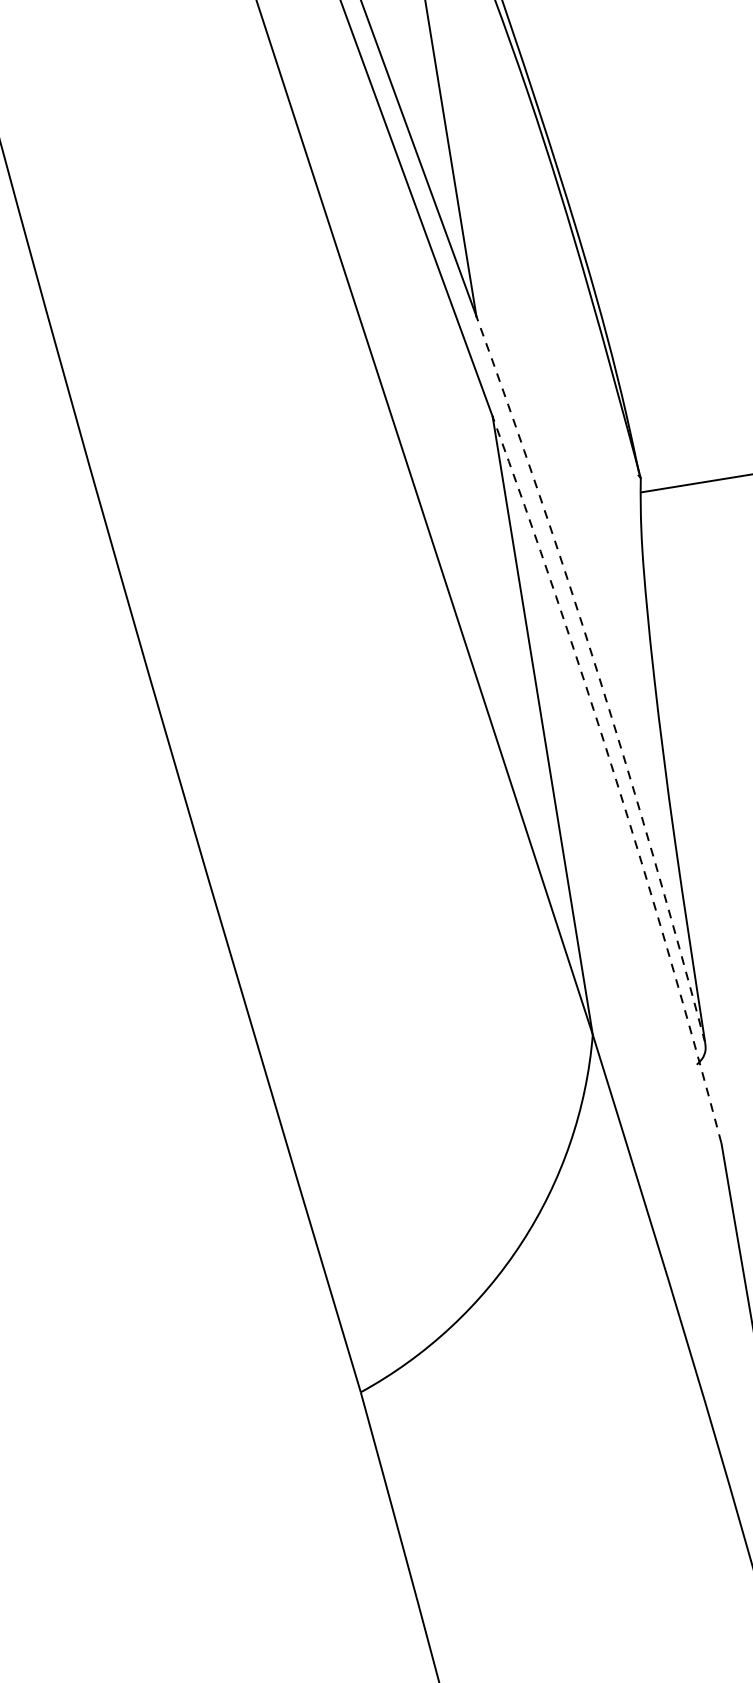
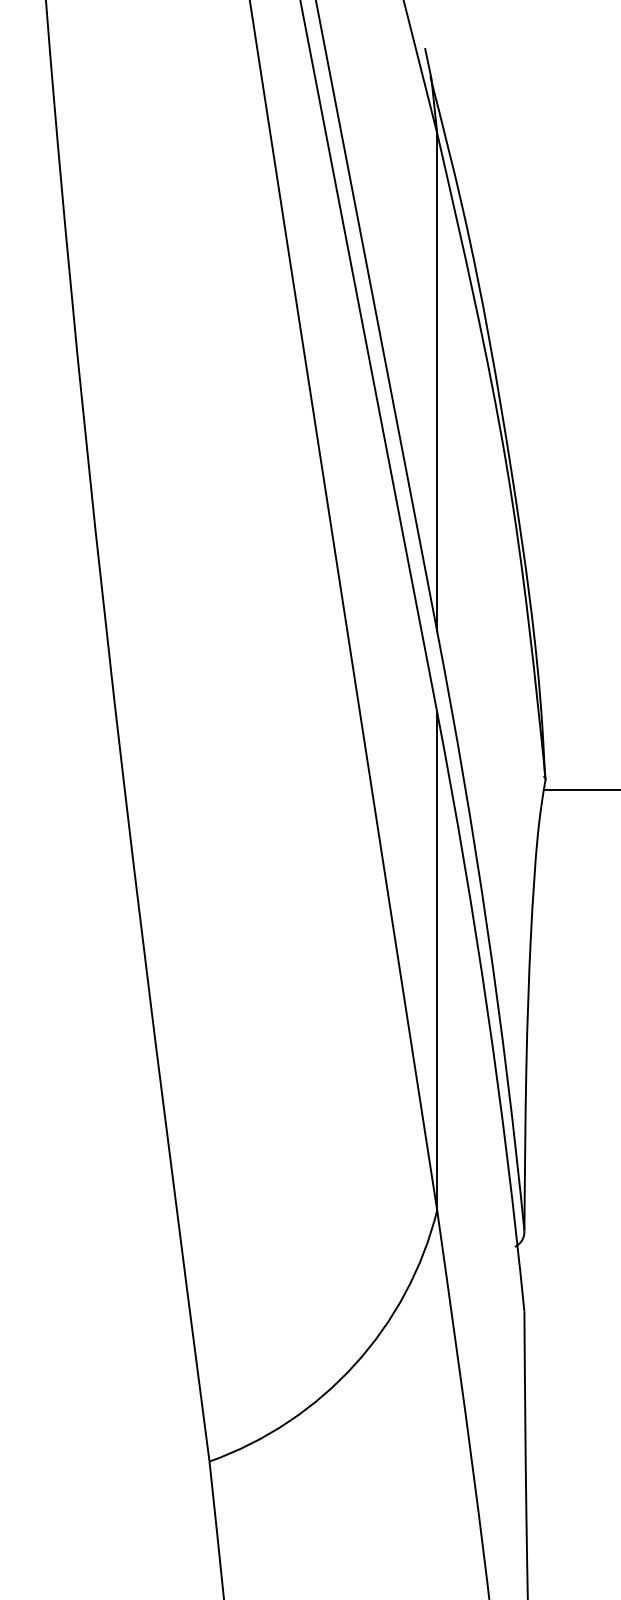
arc: (598, 676) -> (487, 929), dashed -> solid
arc: (615, 776) -> (487, 1010), dashed -> solid

